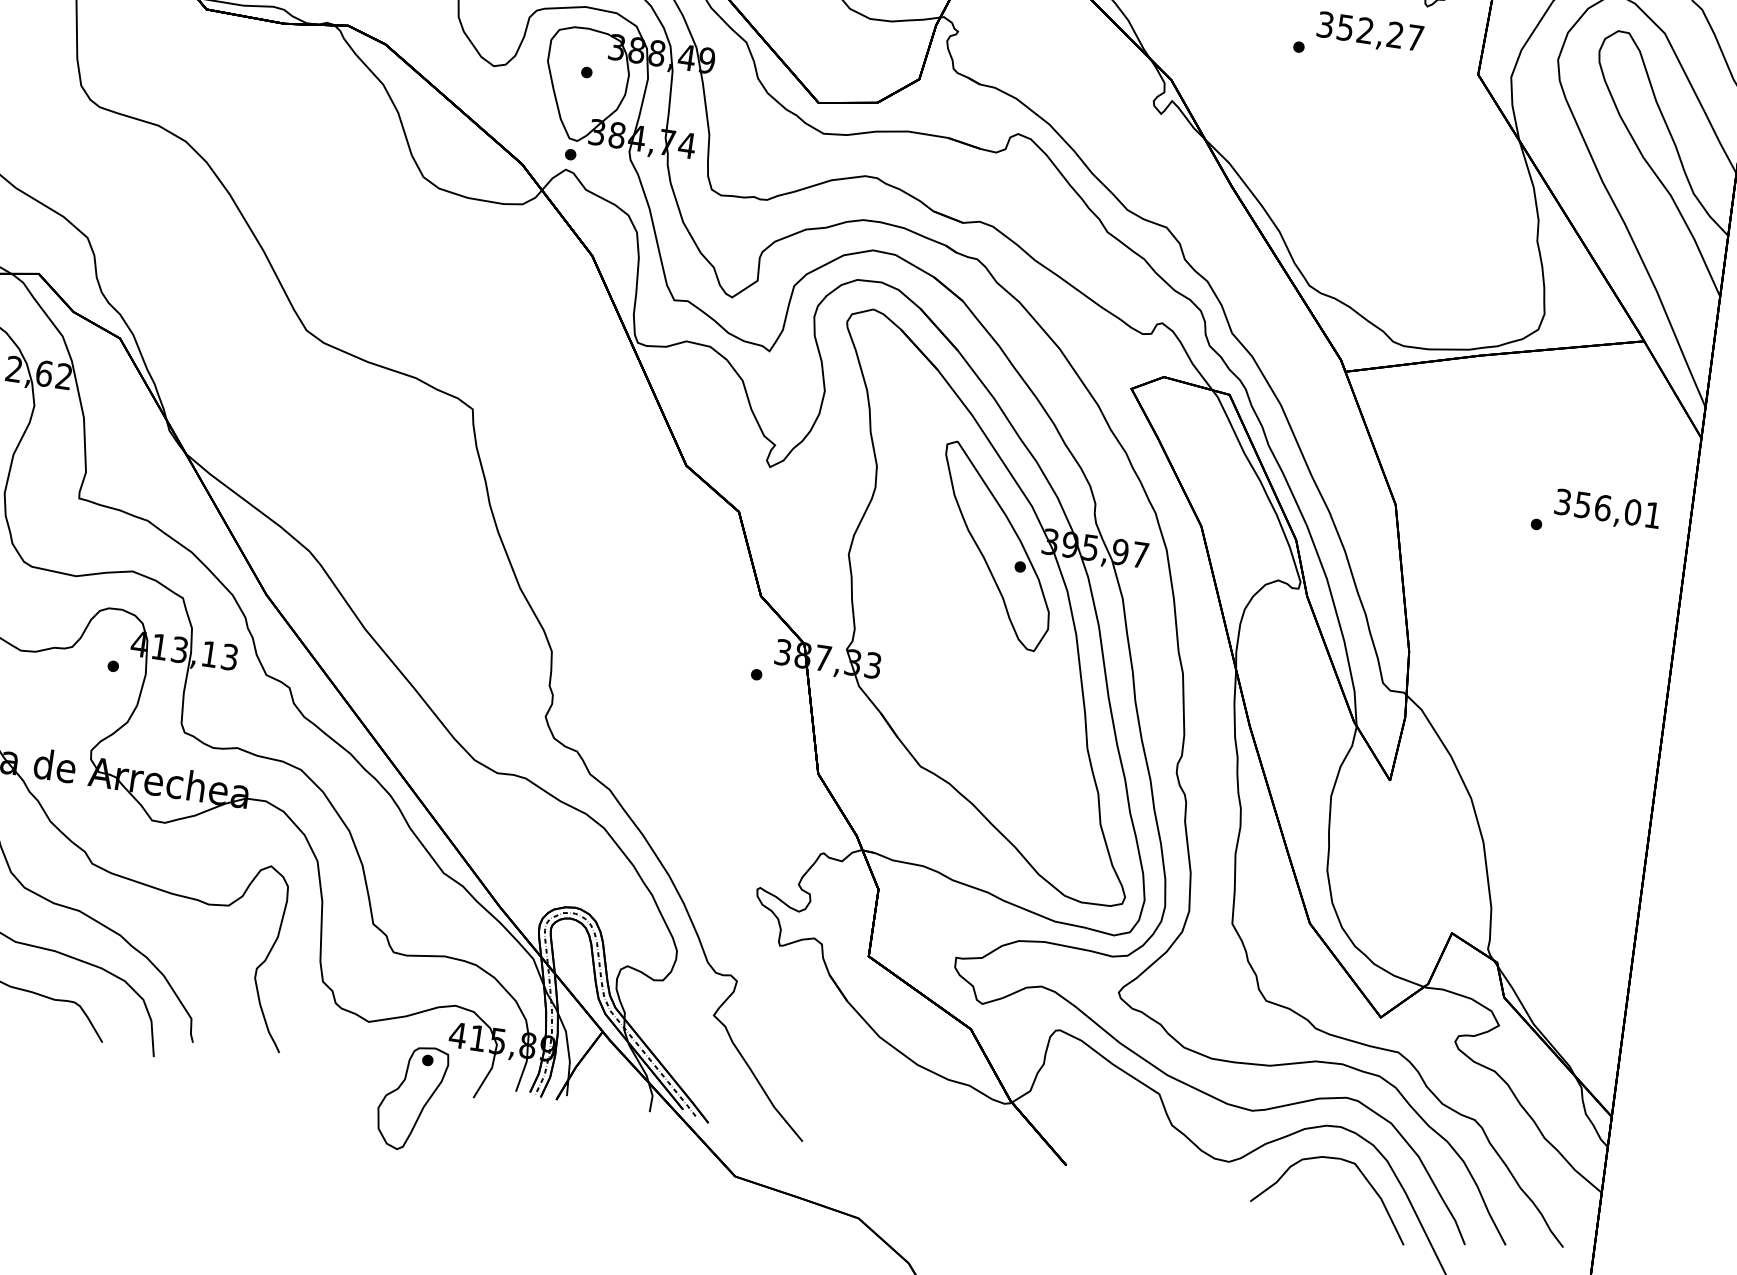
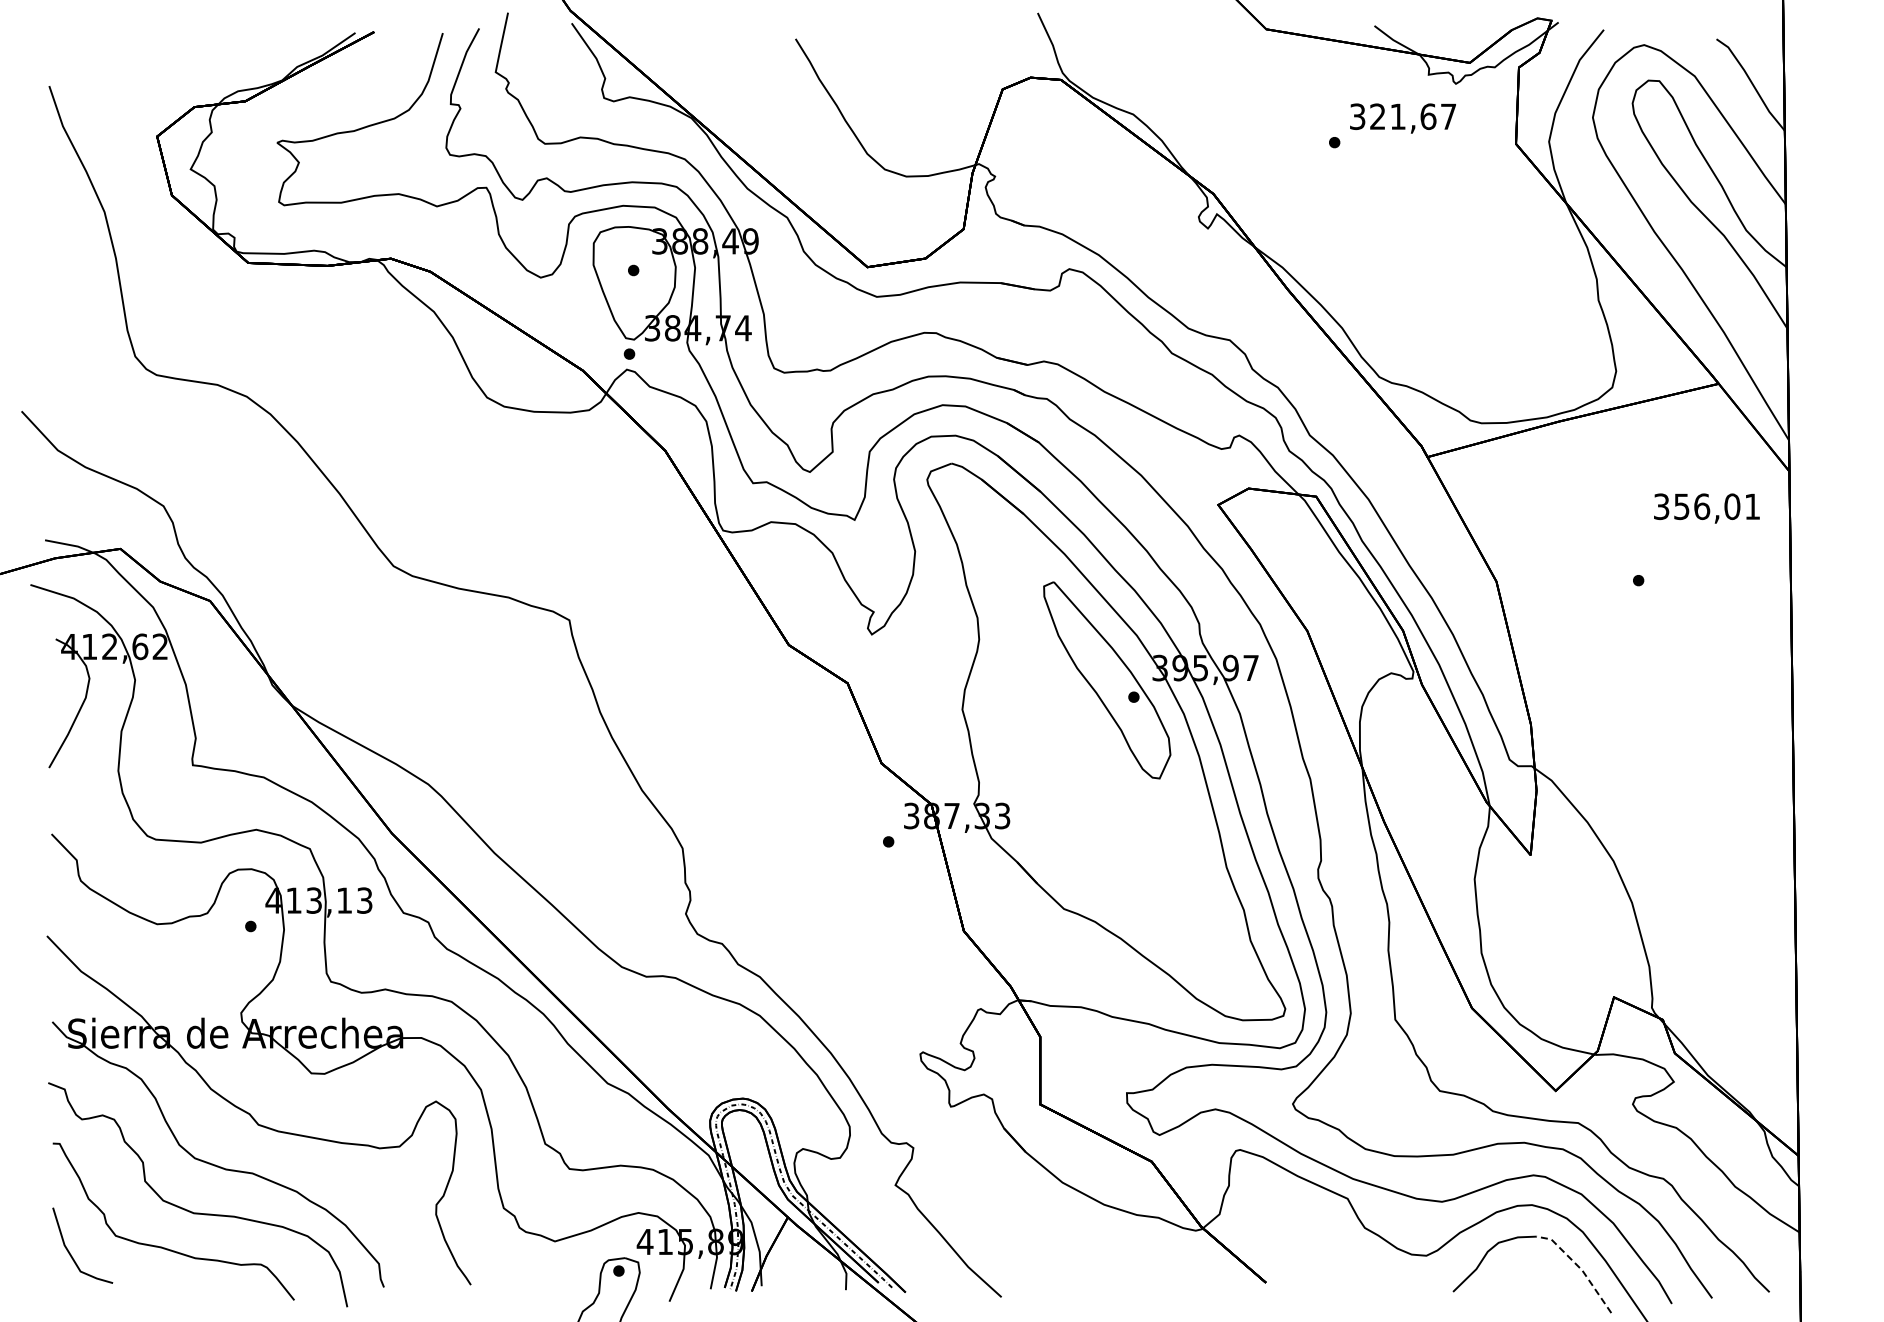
text: (1370, 31) -> (1403, 116), 352,27 -> 321,67
text: (1607, 510) -> (1706, 508), moved
line: (1378, 1195) -> (1579, 1267), solid -> dashed

